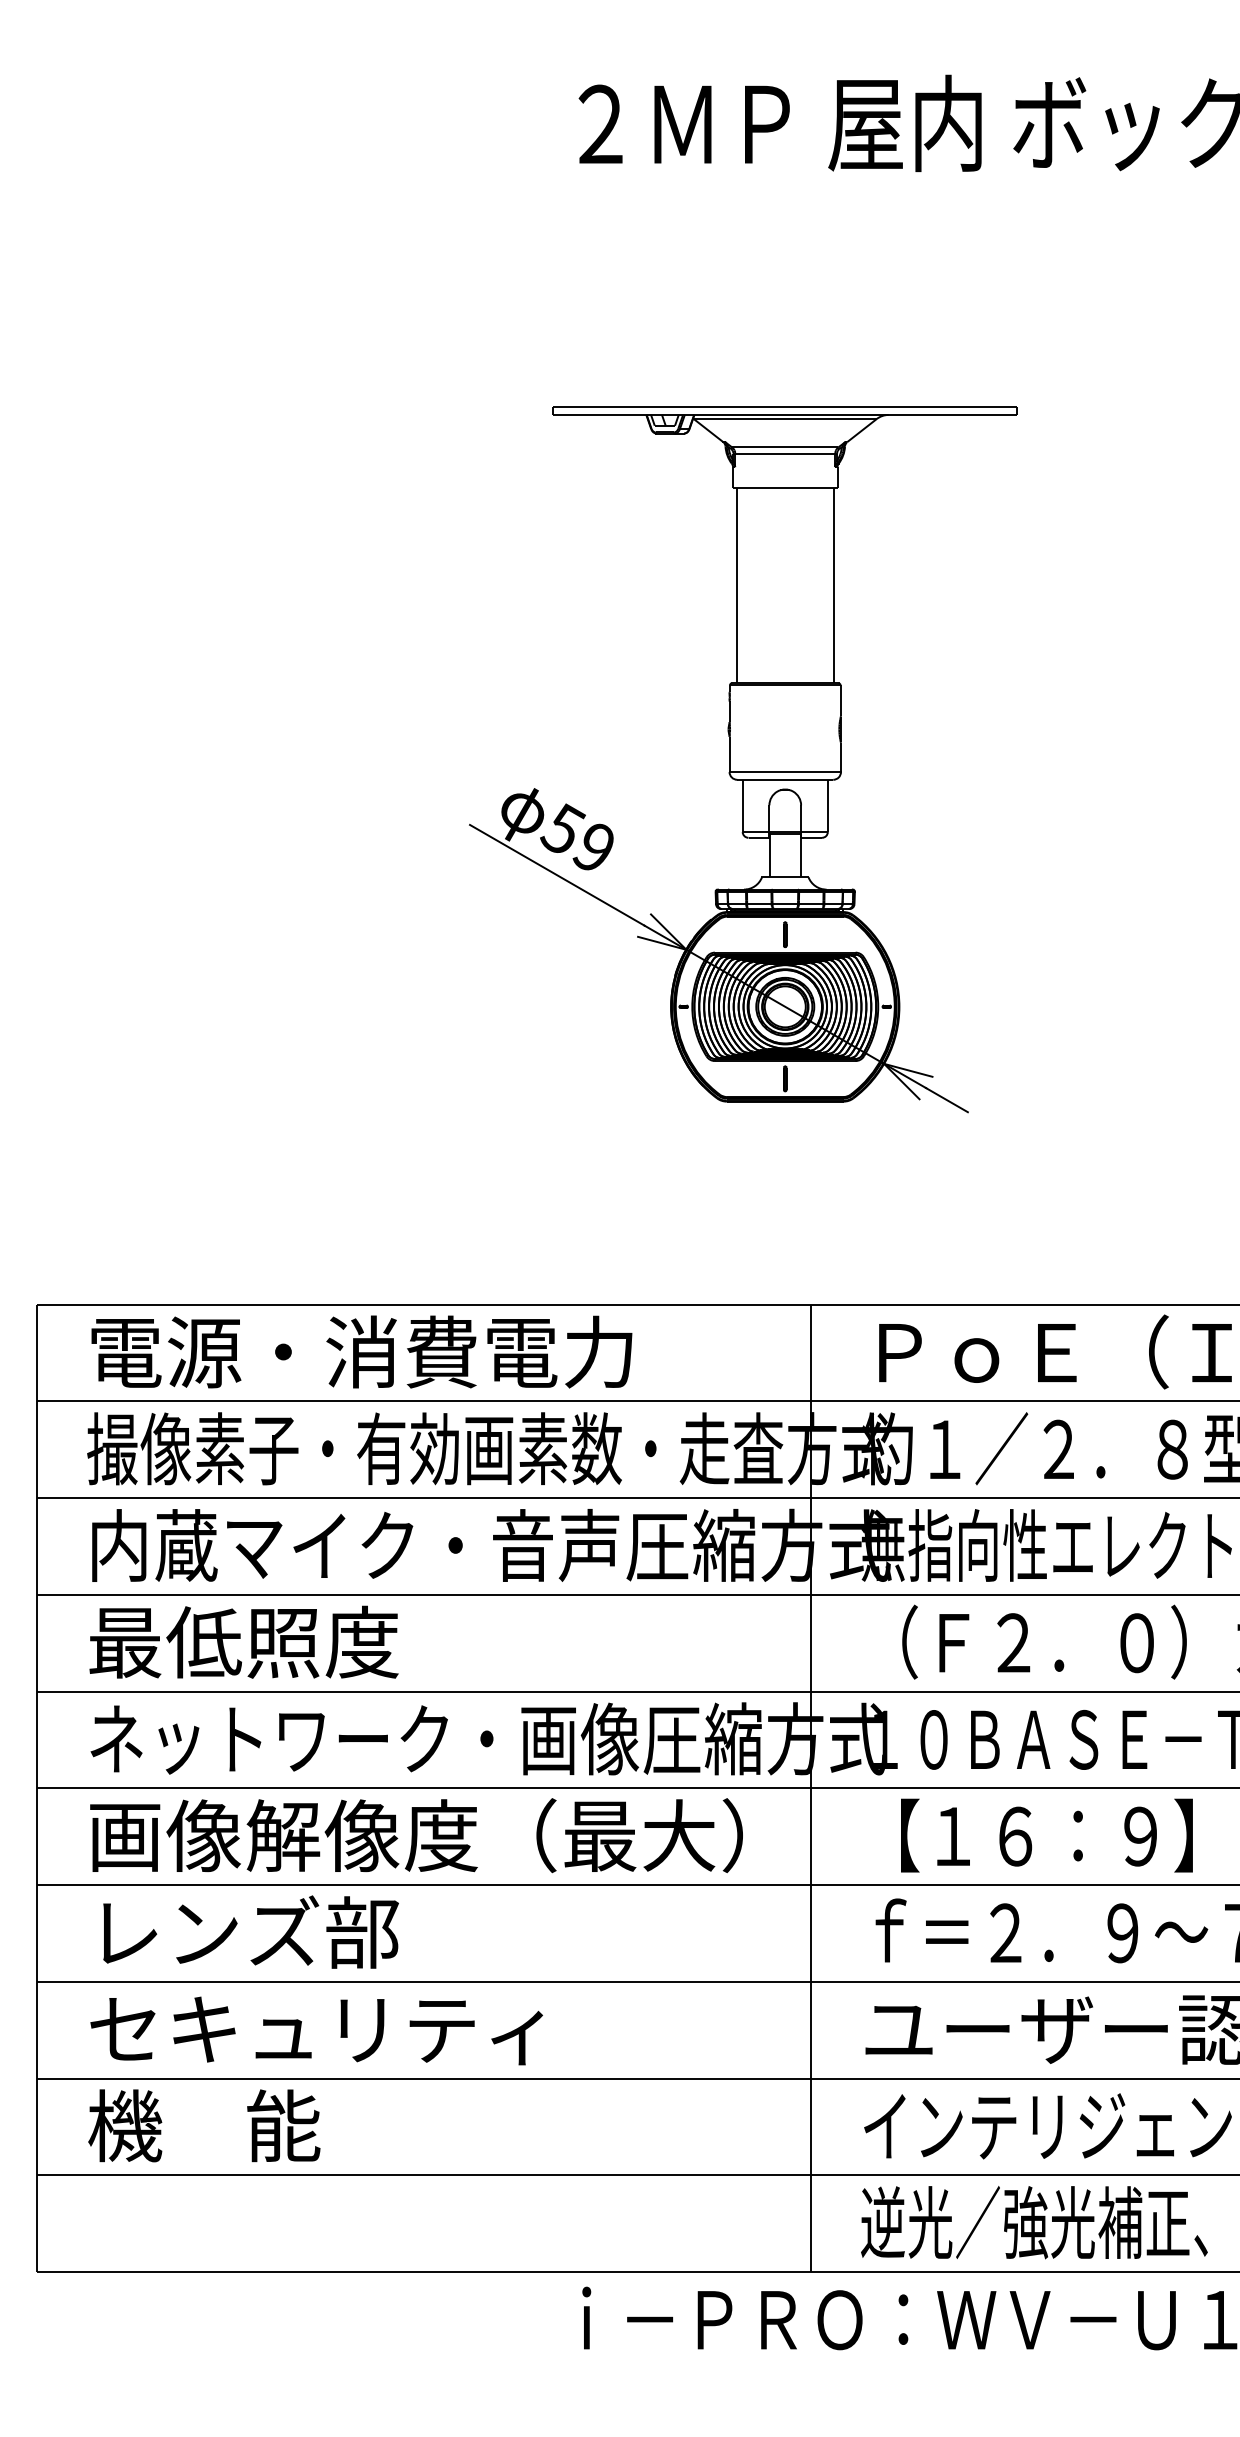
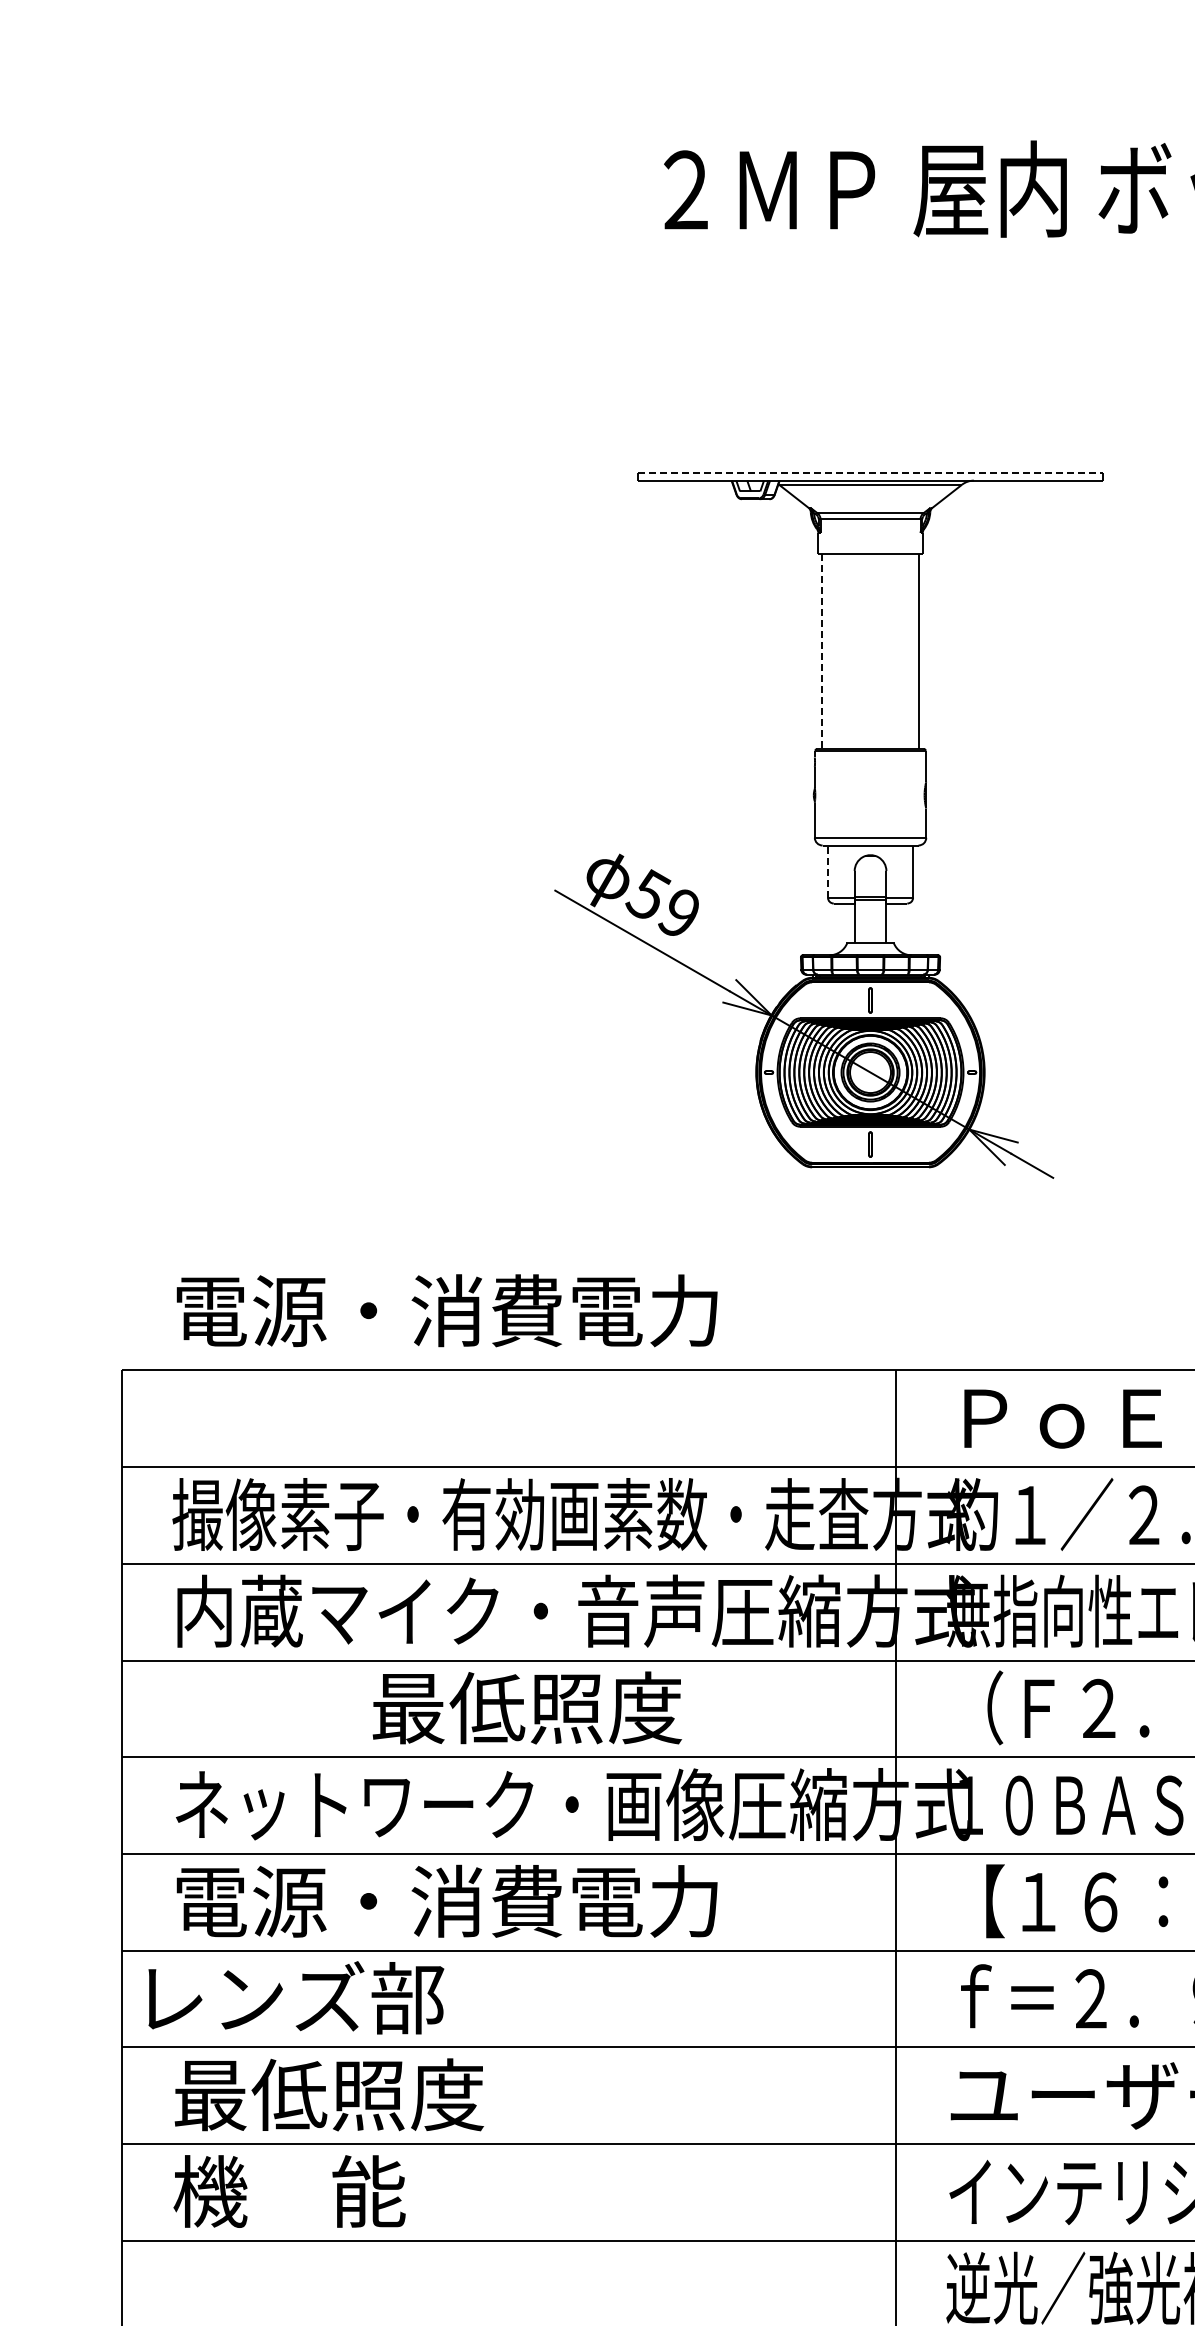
line: (785, 407) -> (870, 473), solid -> dashed
line: (736, 586) -> (821, 652), solid -> dashed
line: (742, 805) -> (827, 871), solid -> dashed
text: (361, 1351) -> (446, 1310), moved
text: (243, 1641) -> (526, 1707), moved
text: (416, 1835) -> (501, 1901), 画像解像度（最大） -> 電源・消費電力
text: (250, 1931) -> (295, 1997), moved
text: (316, 2028) -> (401, 2094), セキュリティ -> 最低照度

